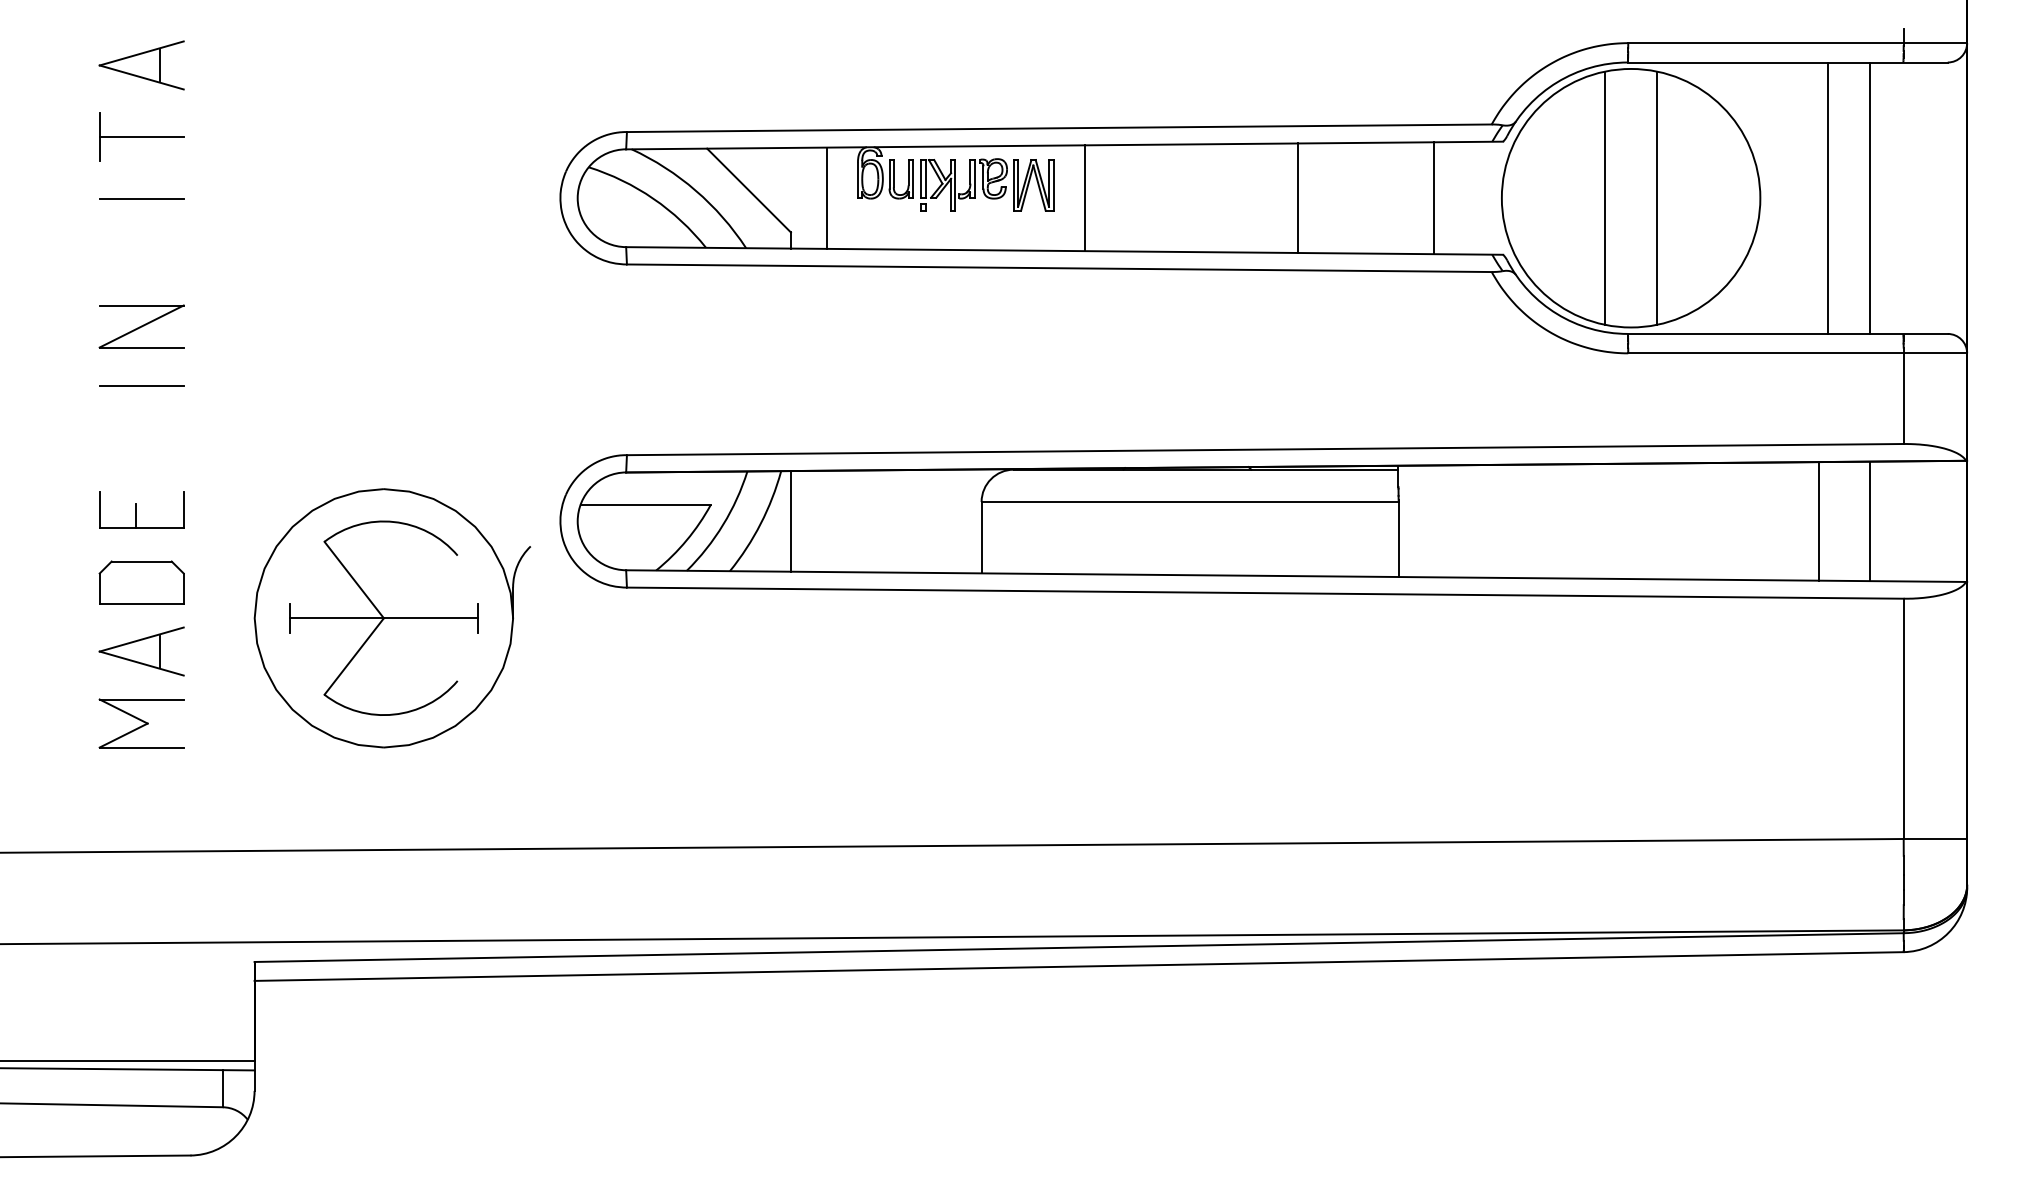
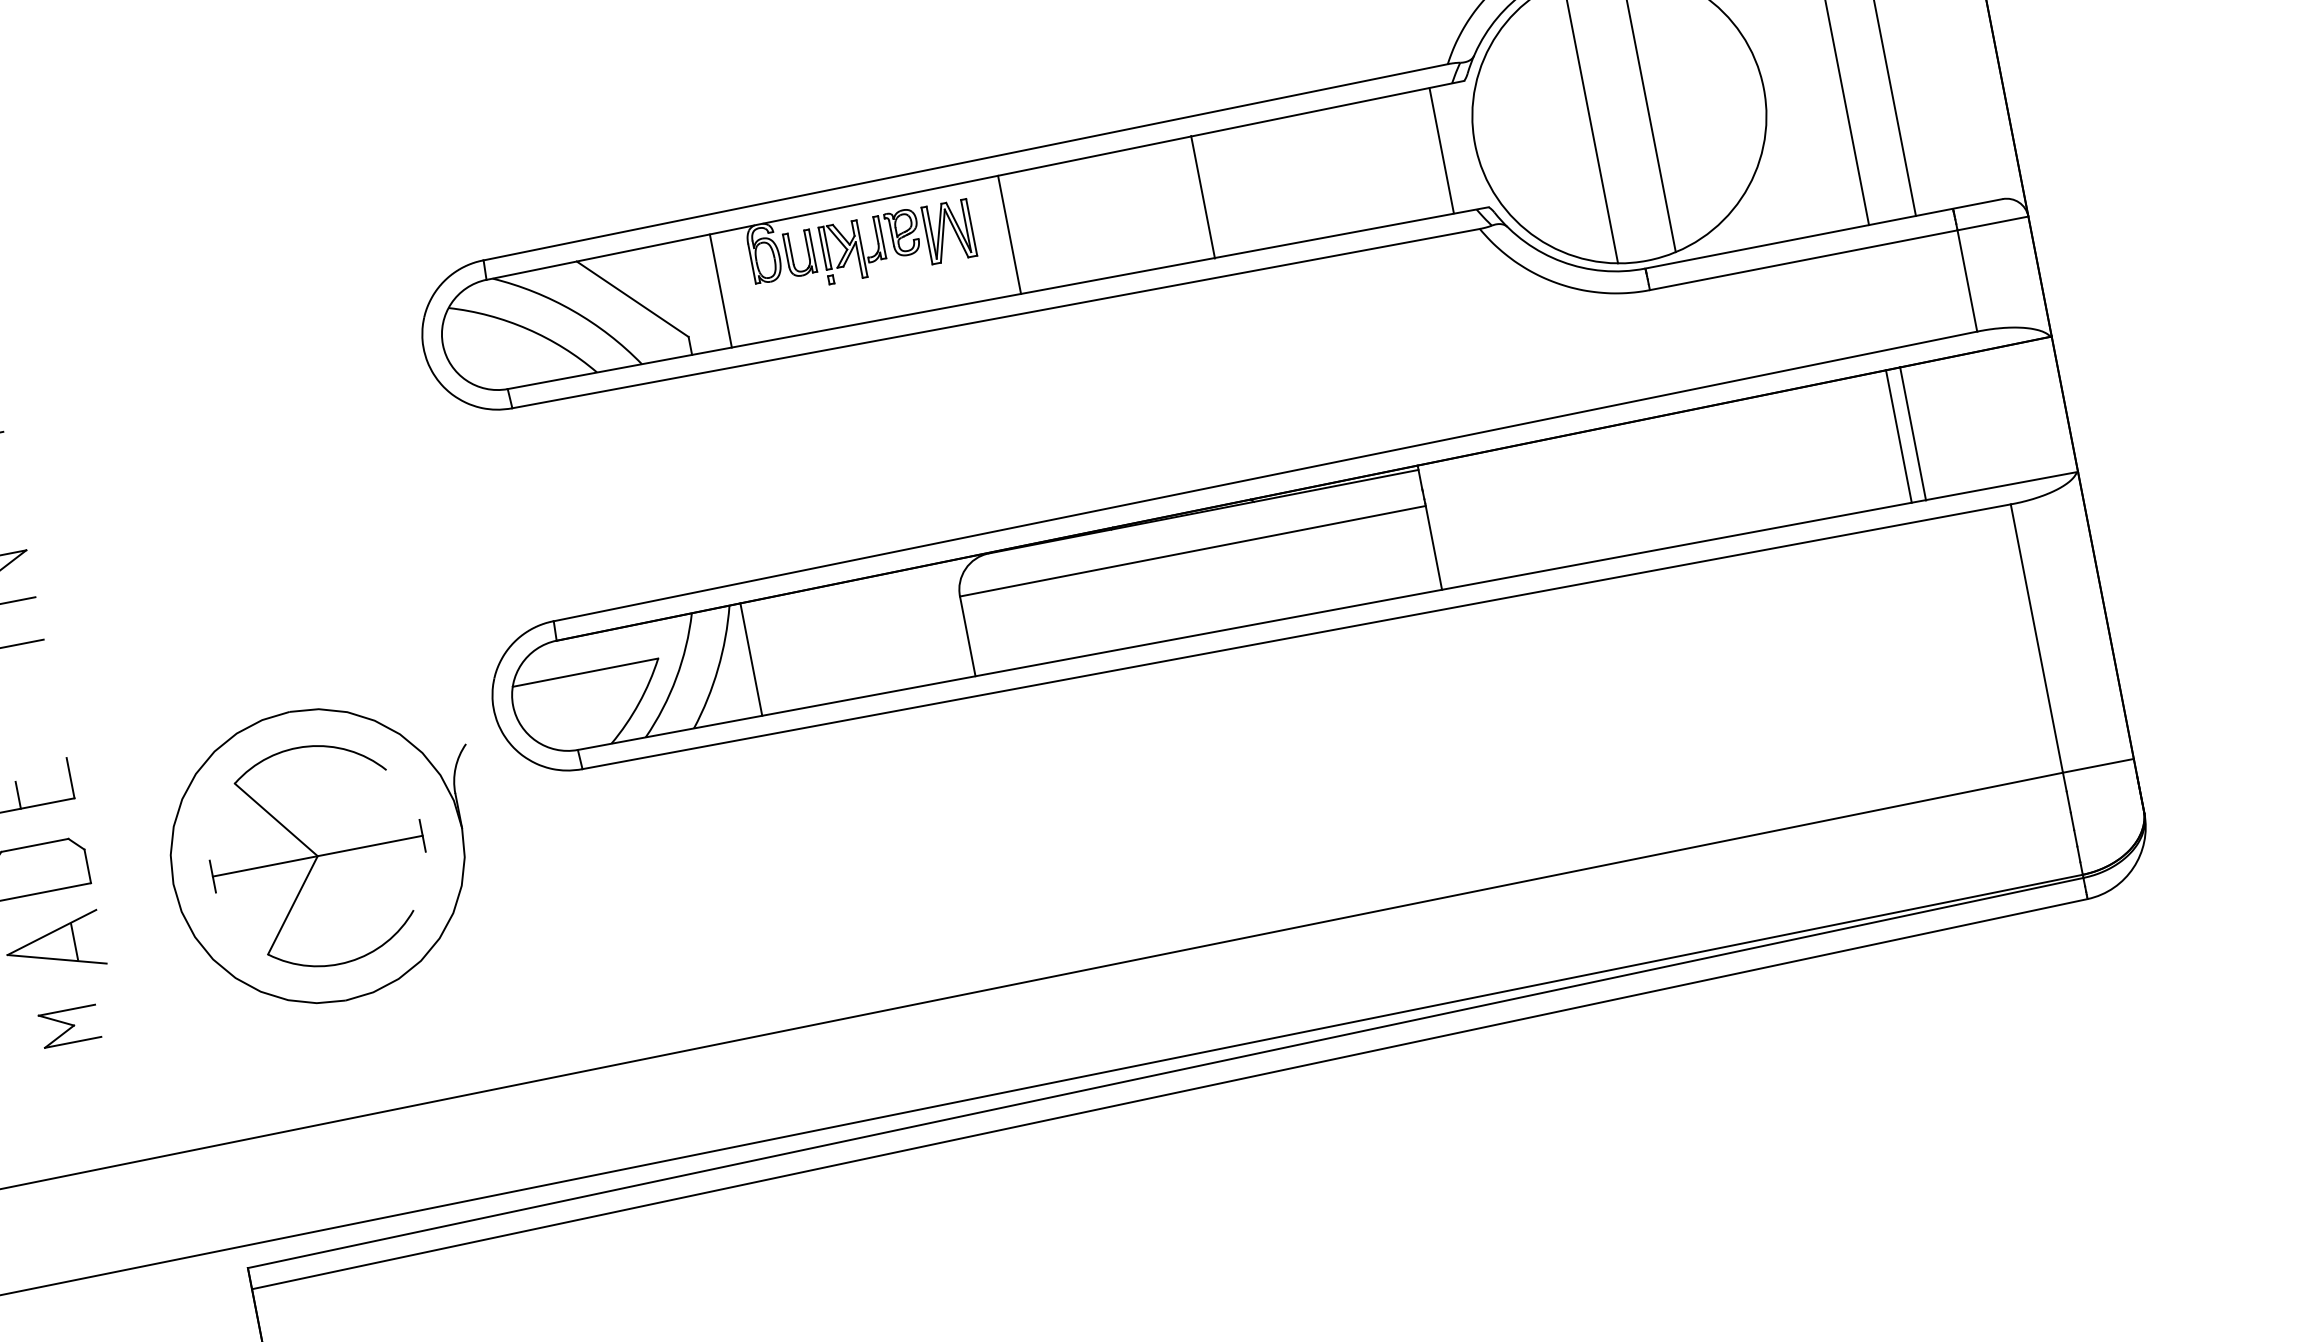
line: (1298, 198) -> (1203, 197), moved
line: (1433, 198) -> (1441, 151), moved
line: (1870, 521) -> (1913, 433), moved
part: (141, 723) -> (69, 1026), size x0.6

